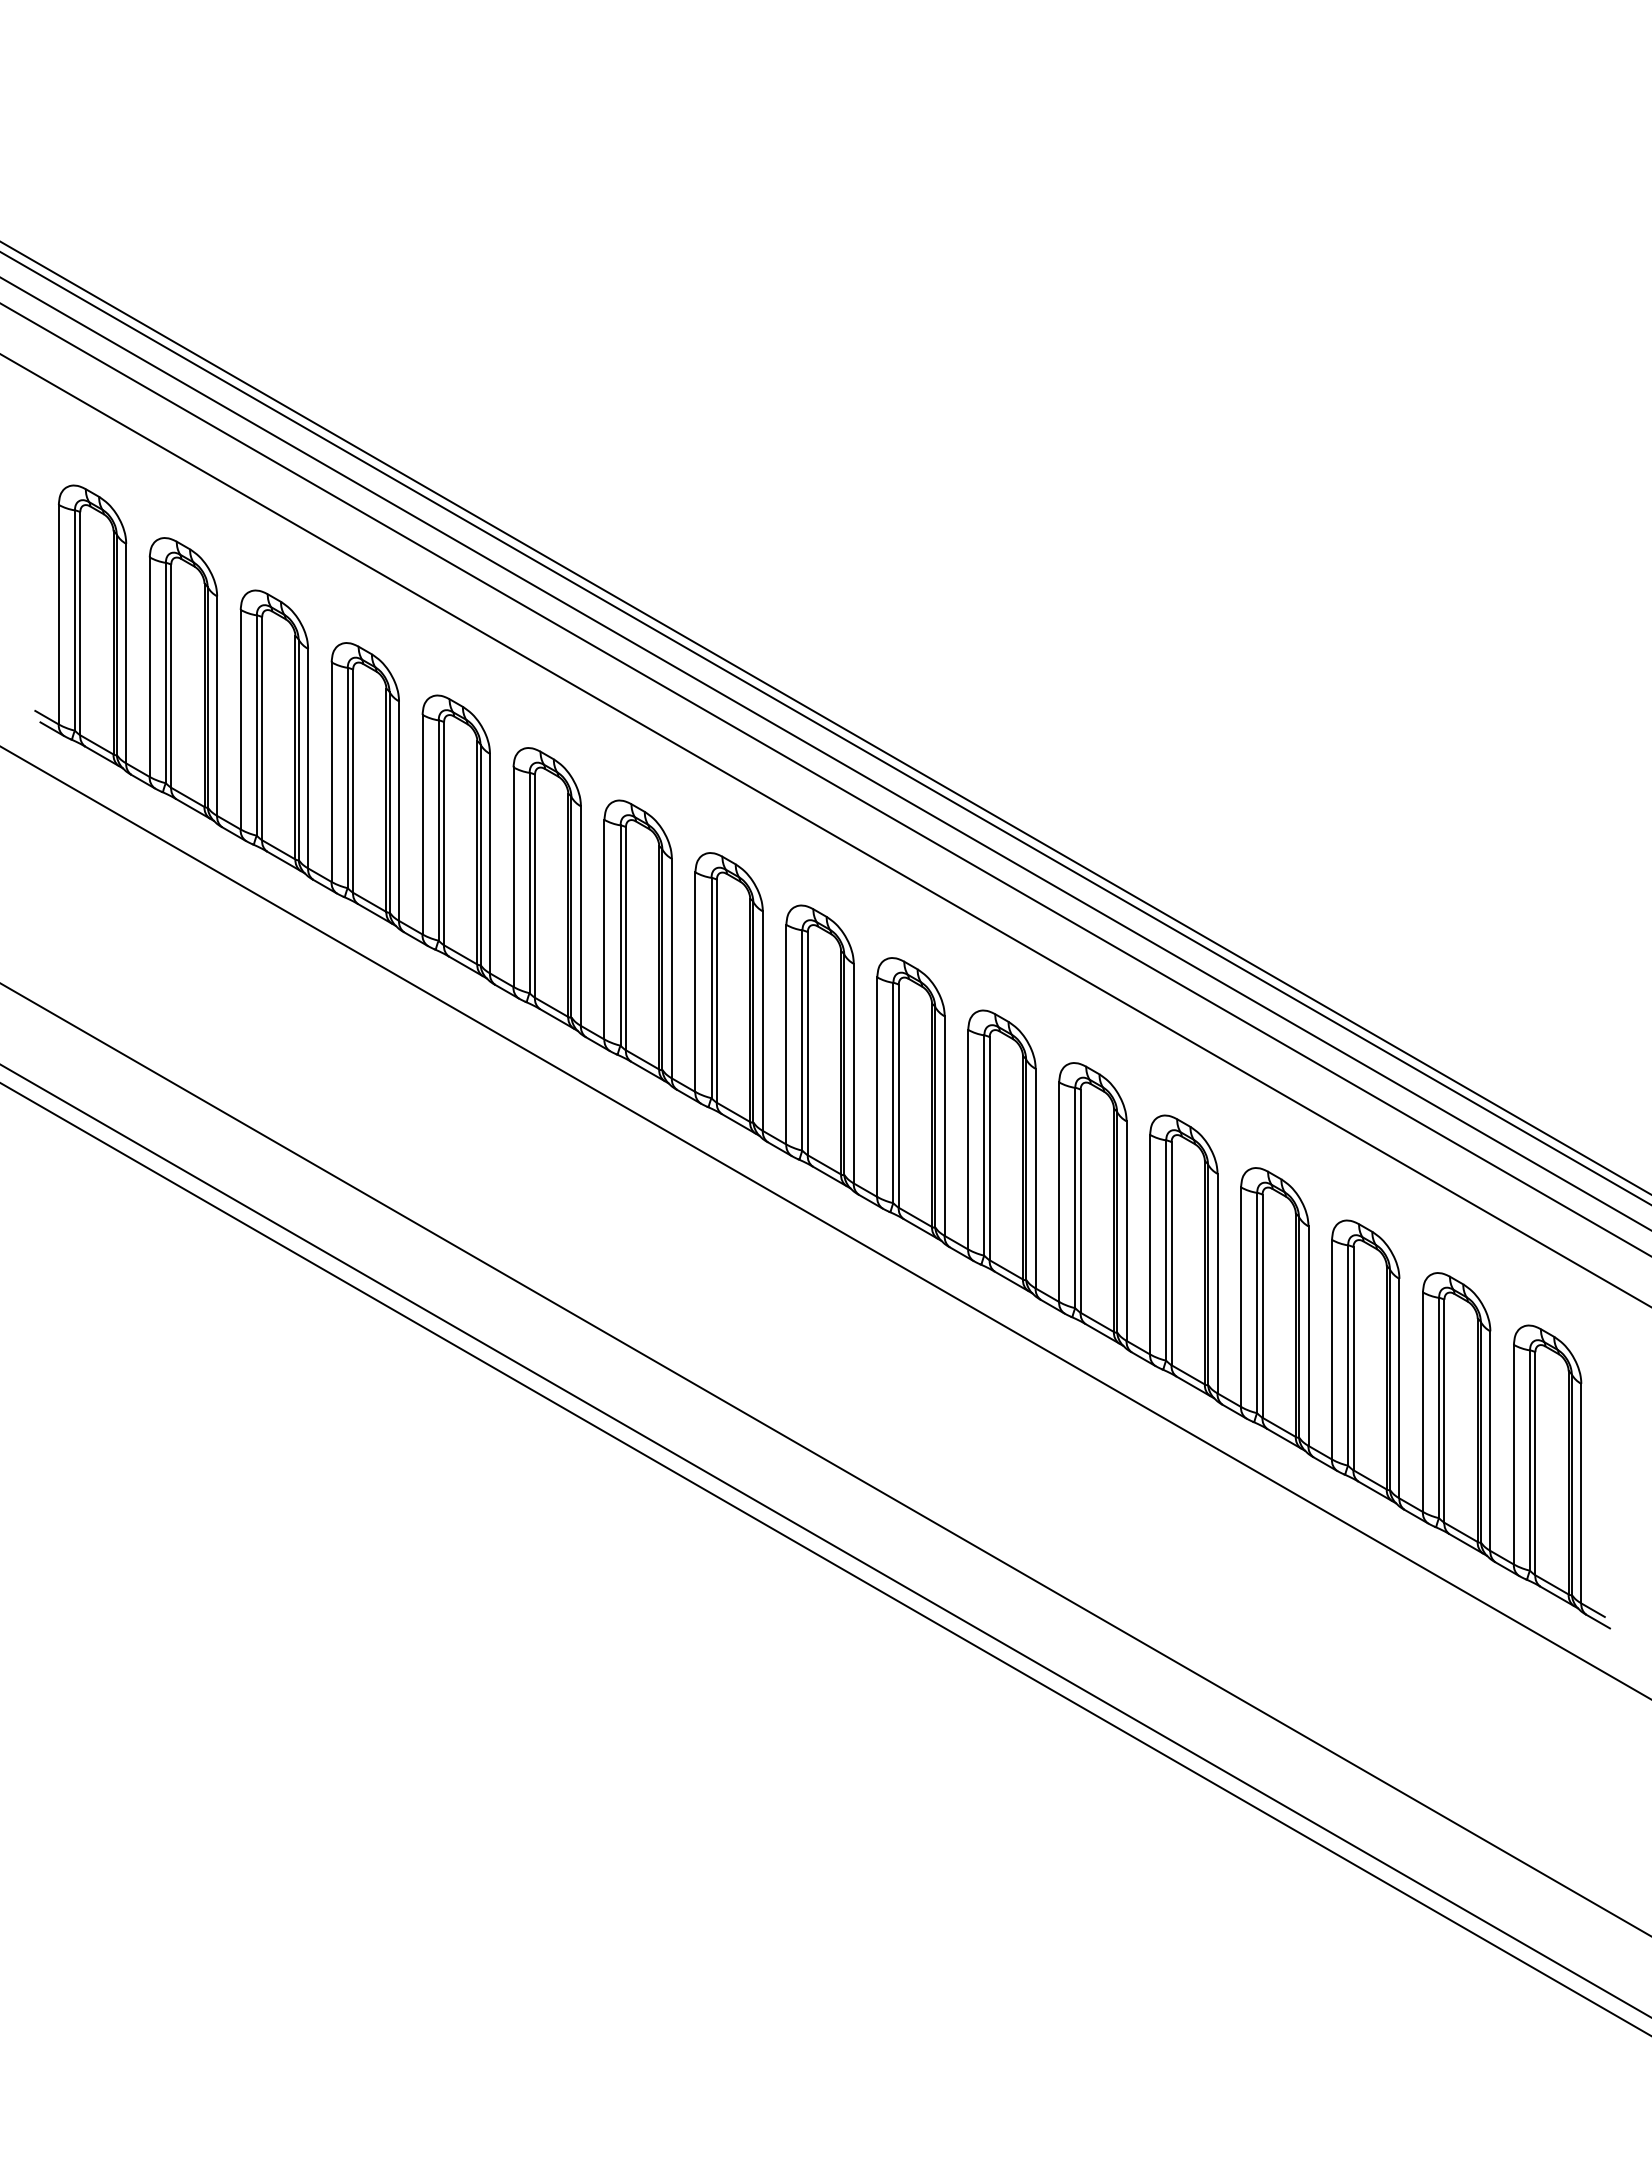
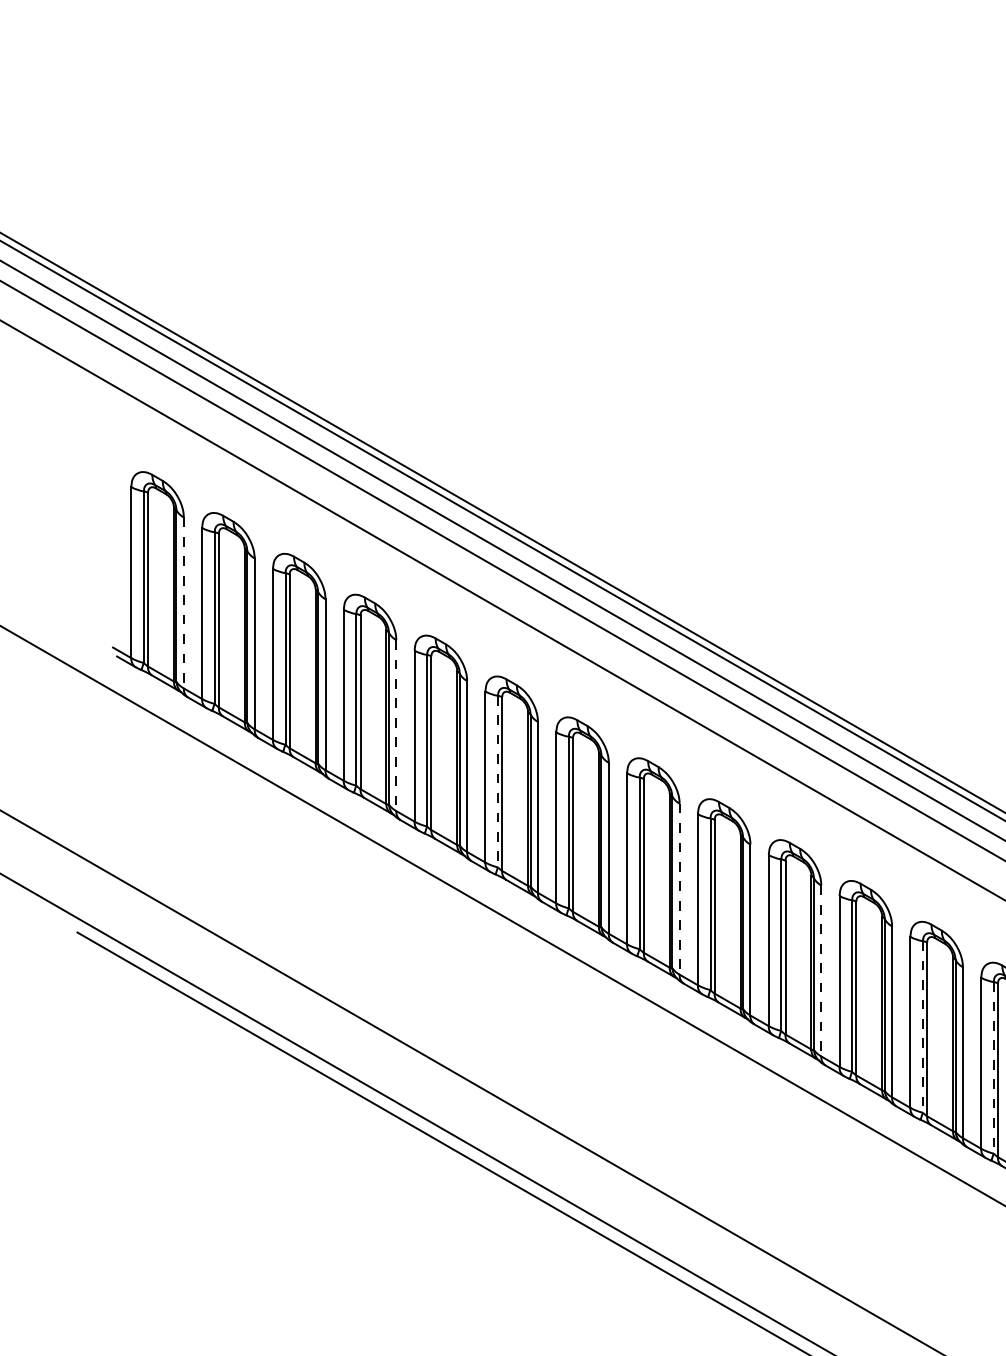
line: (126, 653) -> (184, 602), solid -> dashed
line: (399, 811) -> (396, 725), solid -> dashed
line: (529, 883) -> (497, 781), solid -> dashed
line: (762, 1021) -> (679, 889), solid -> dashed
line: (944, 1126) -> (821, 971), solid -> dashed
line: (1075, 1198) -> (923, 1027), solid -> dashed
line: (1166, 1251) -> (994, 1068), solid -> dashed

